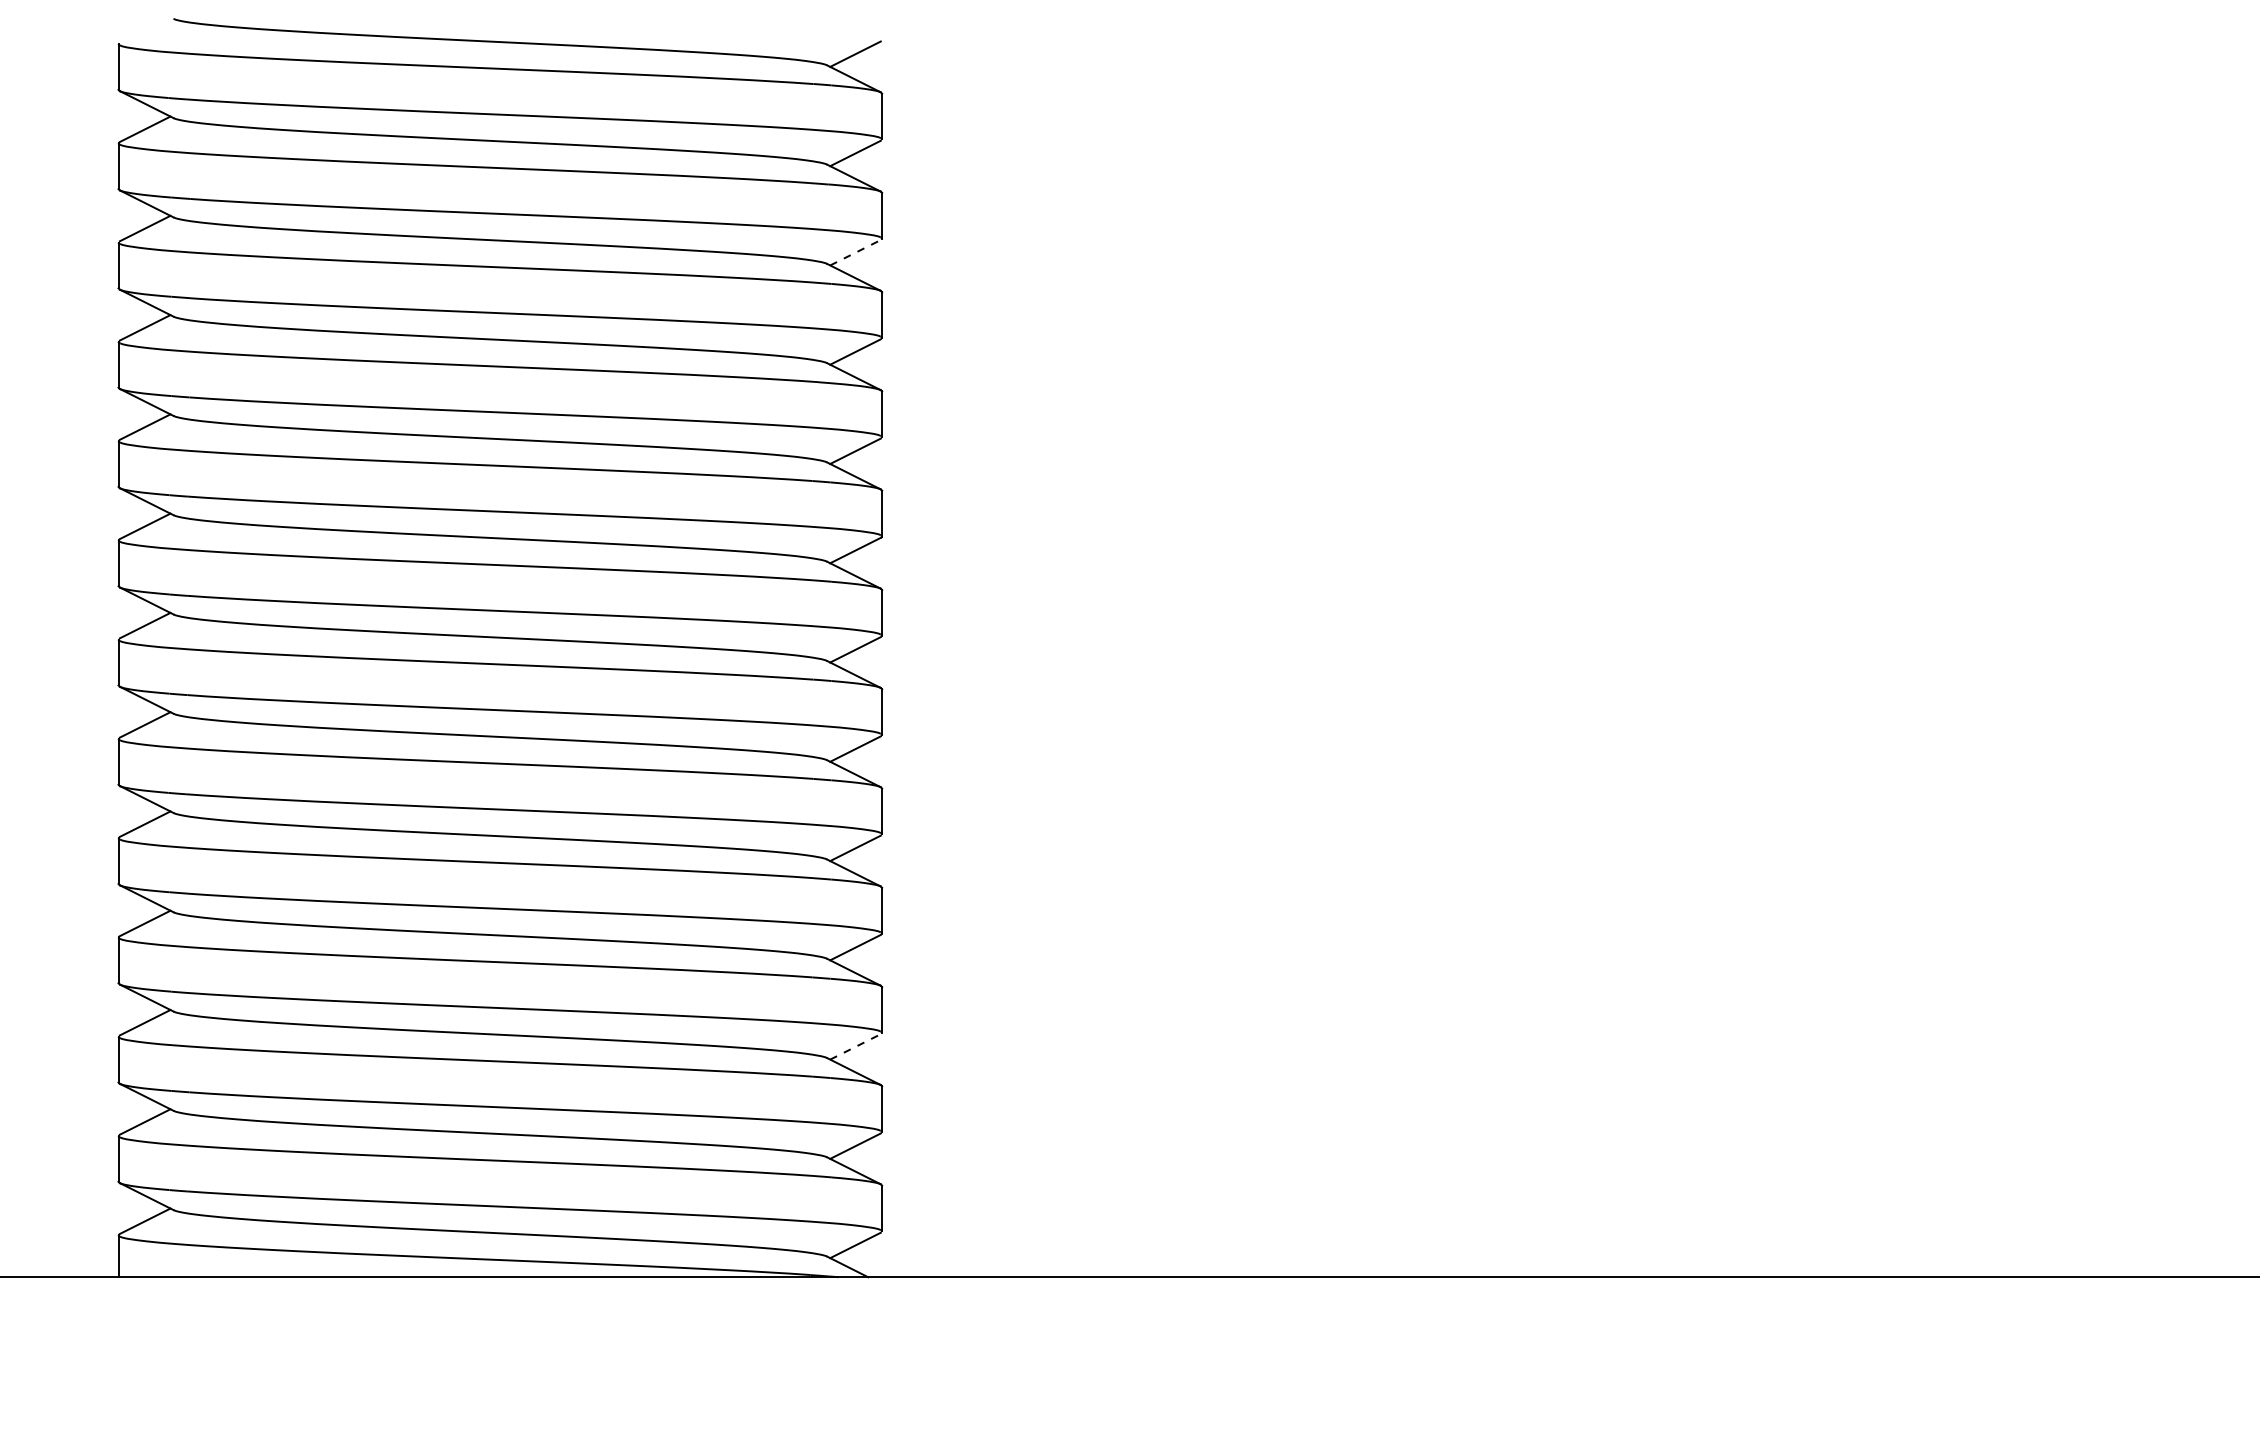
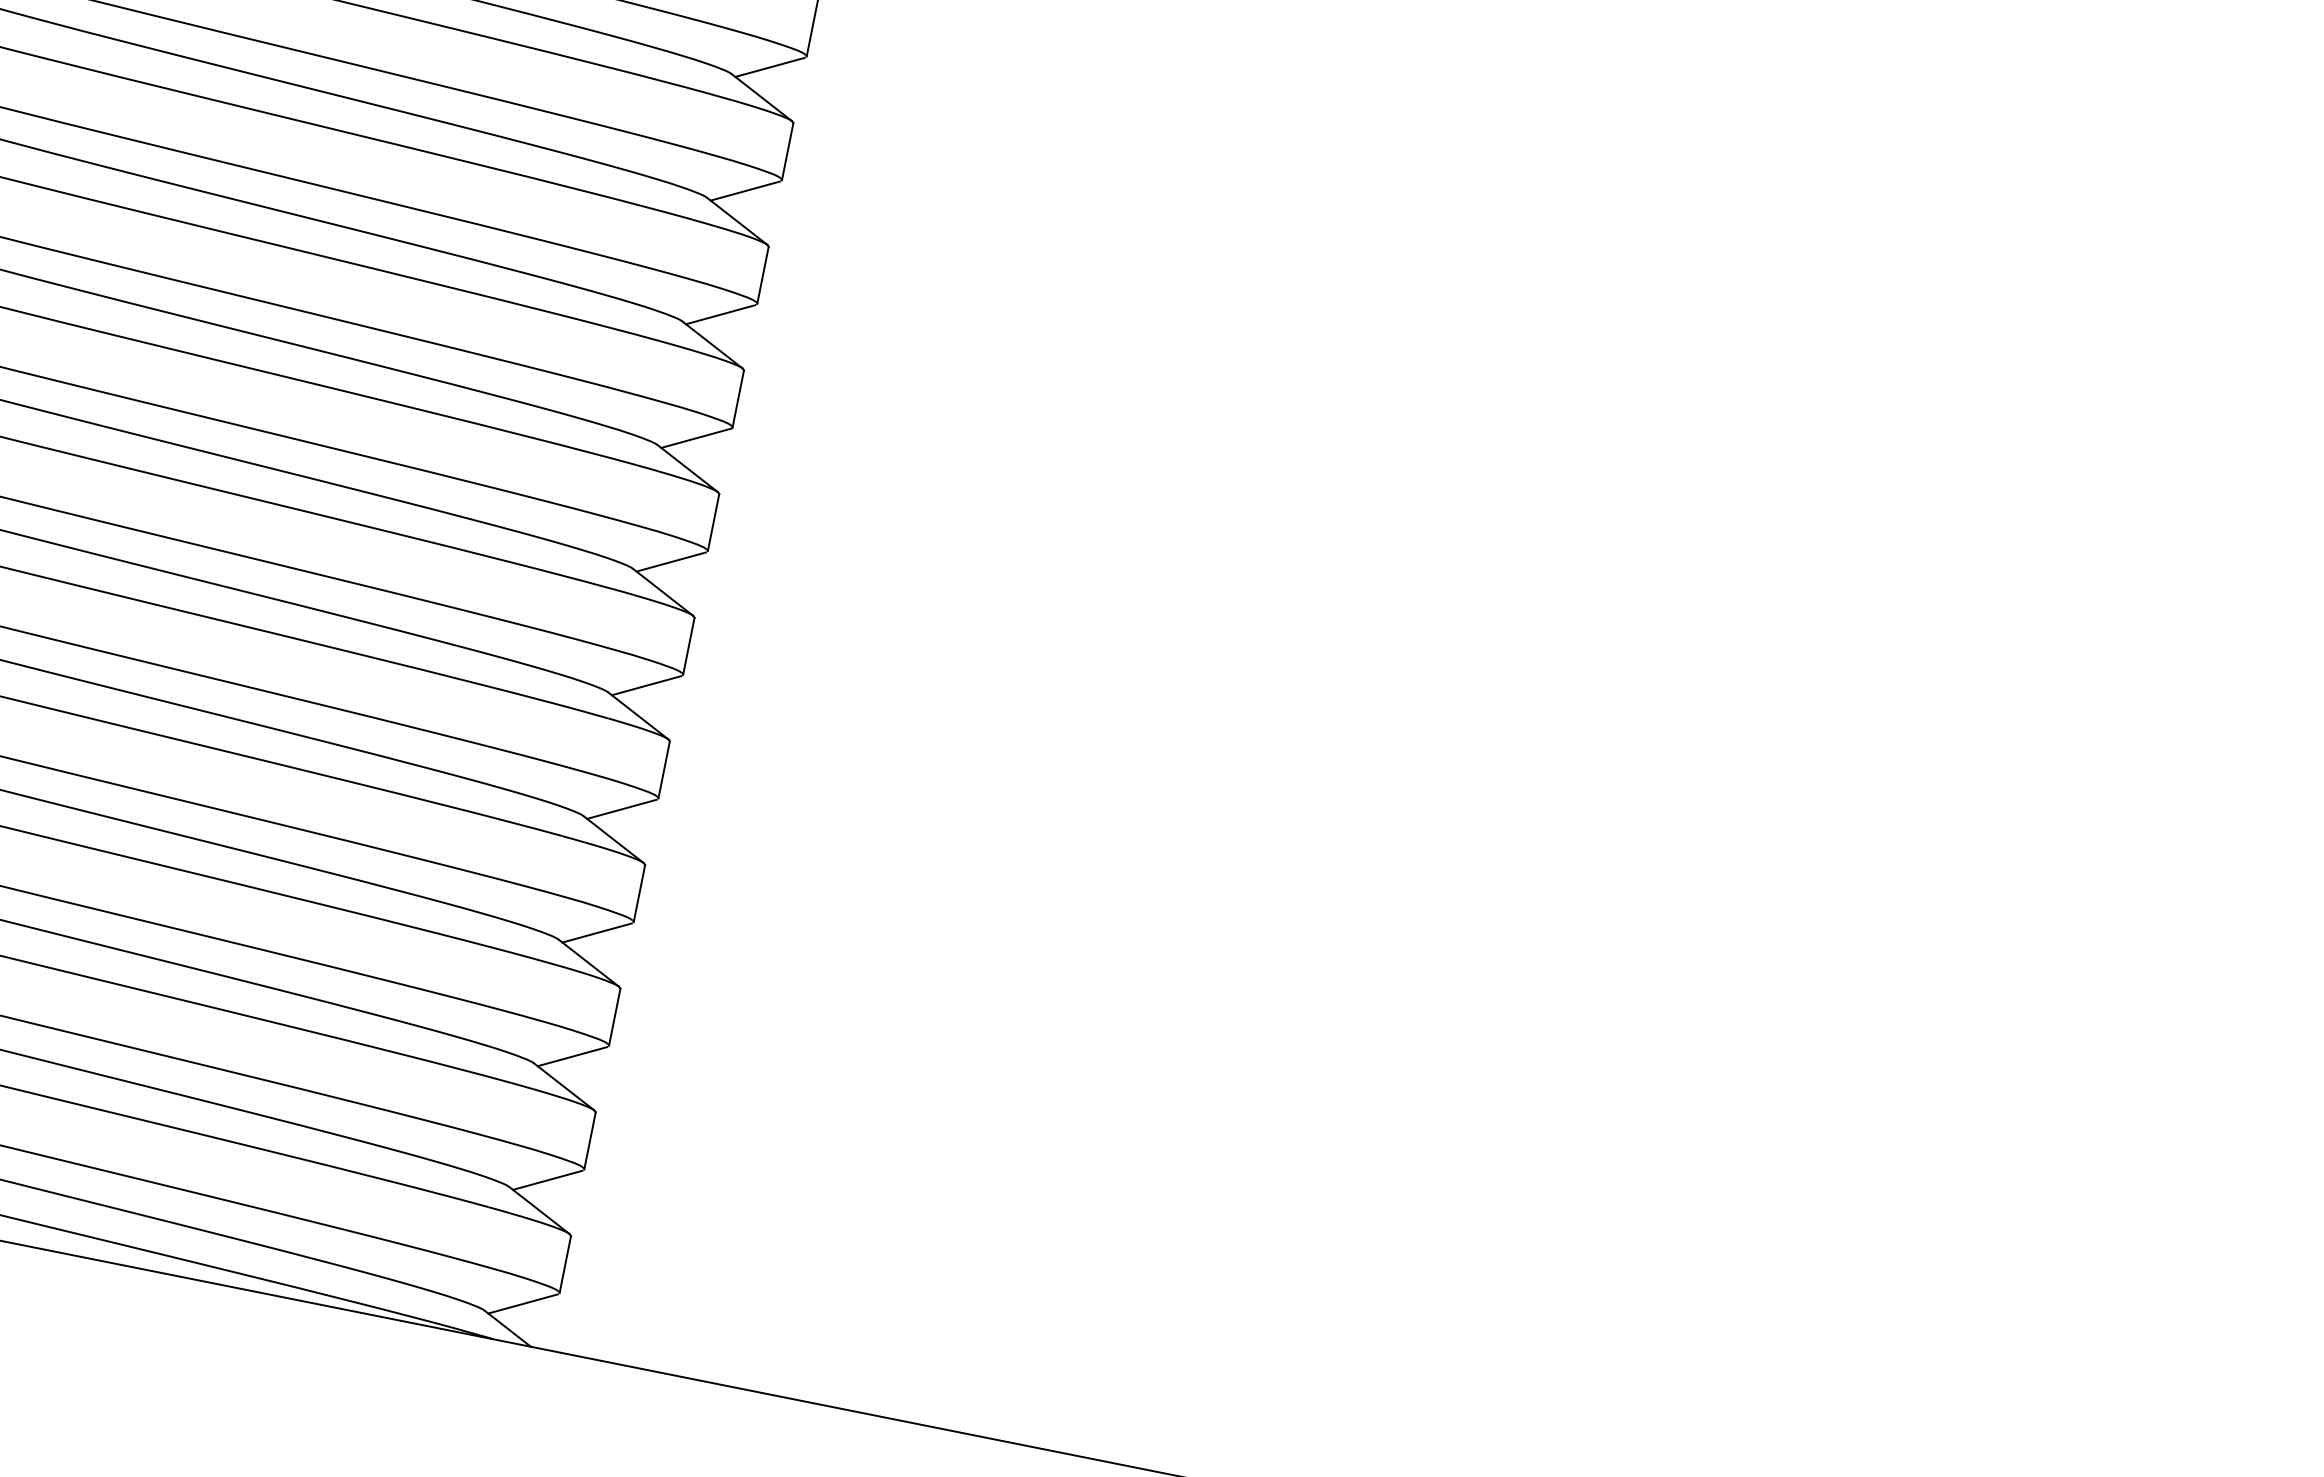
line: (855, 252) -> (770, 67), dashed -> solid
line: (855, 1046) -> (572, 1056), dashed -> solid

